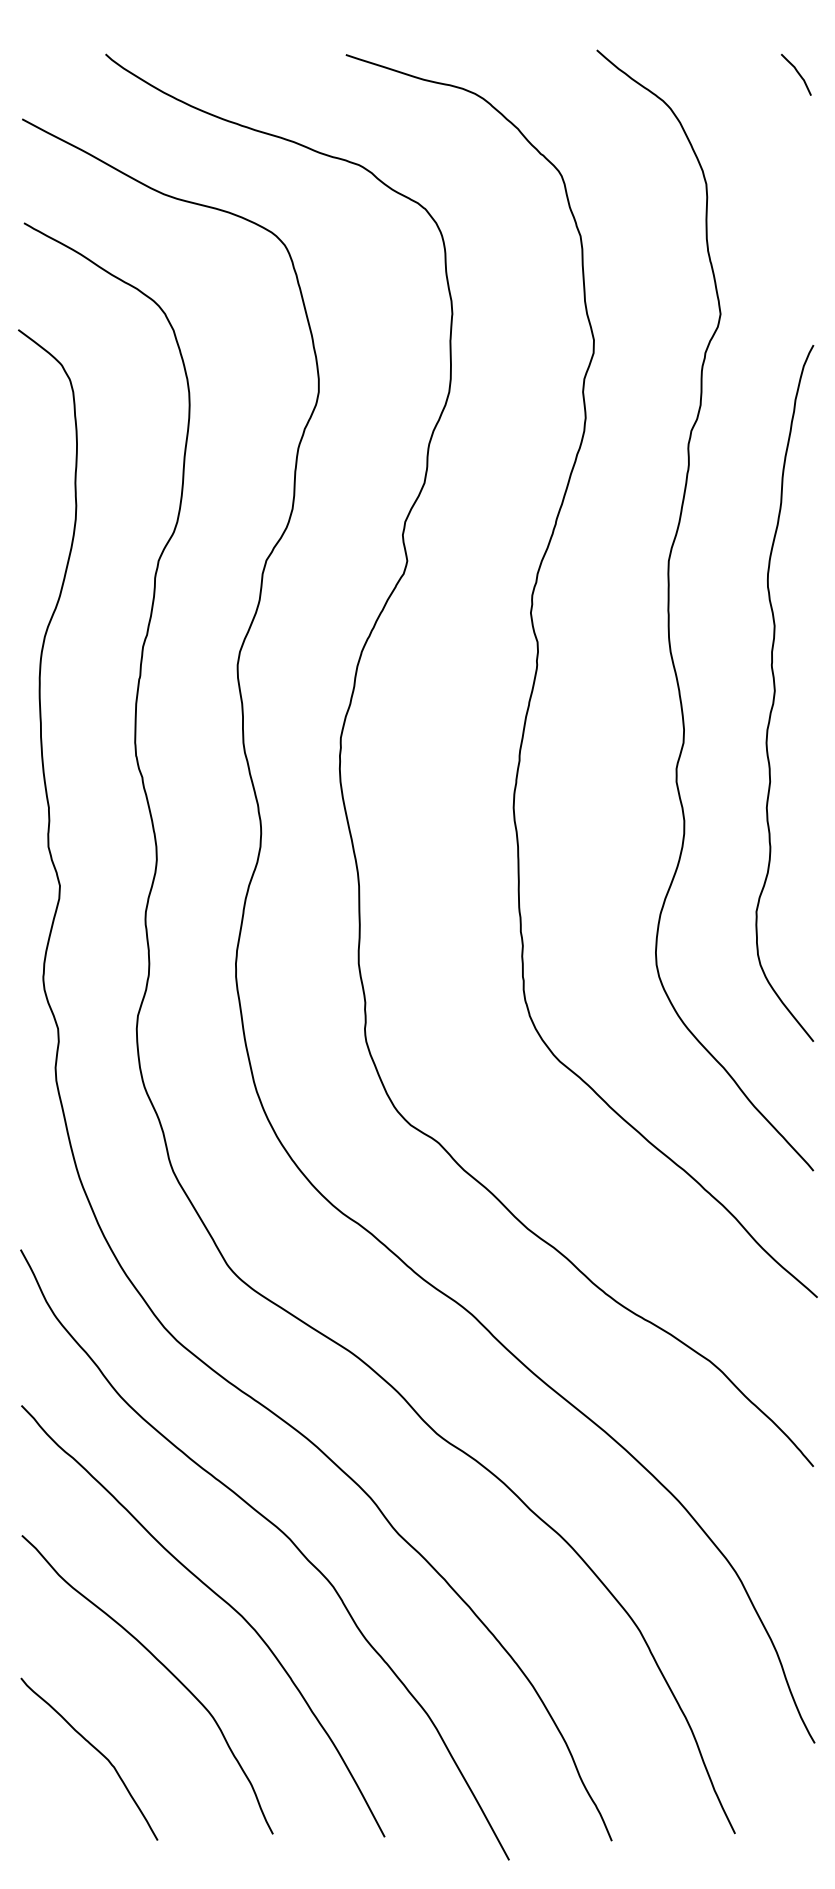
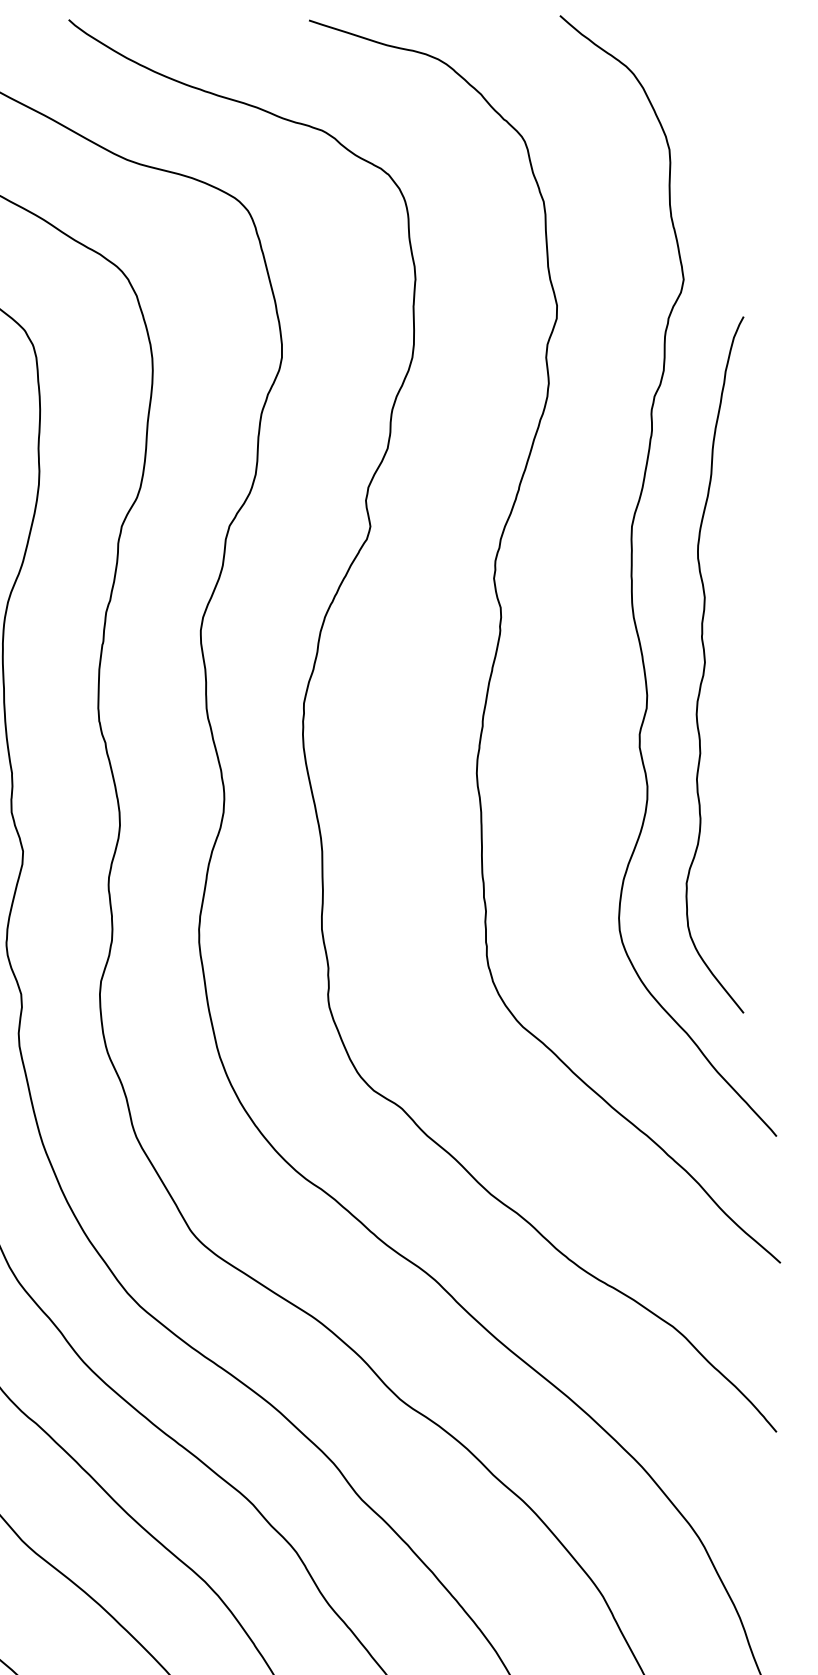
curve: (797, 73) -> (760, 39), removed
curve: (775, 693) -> (705, 665), moved

